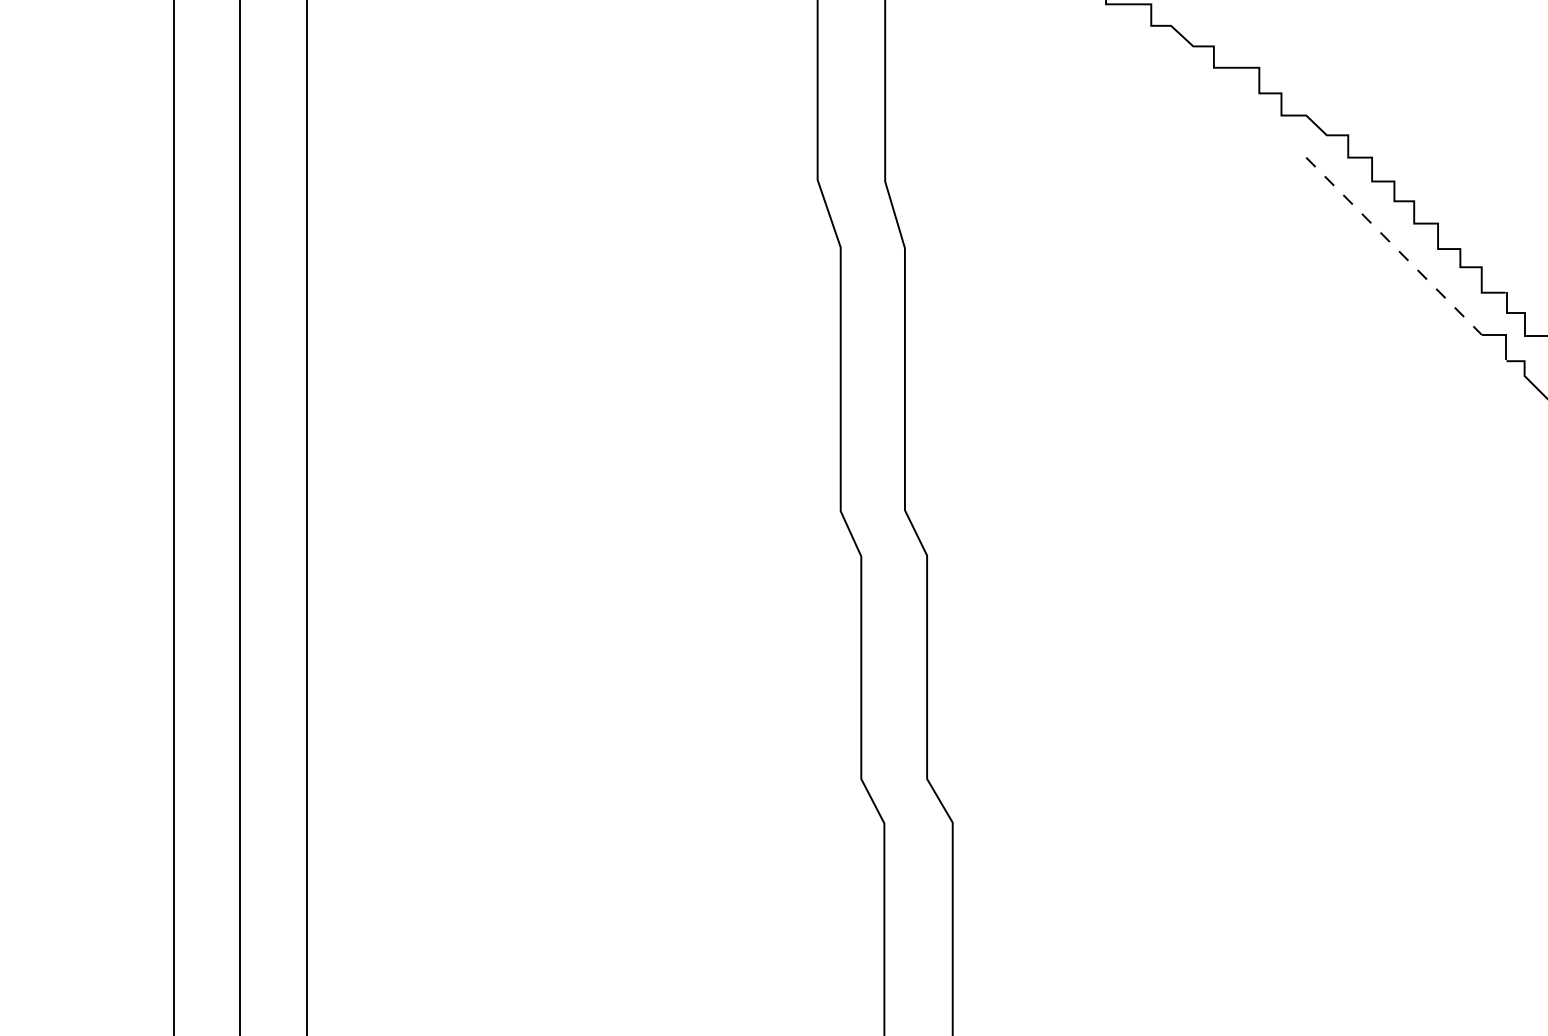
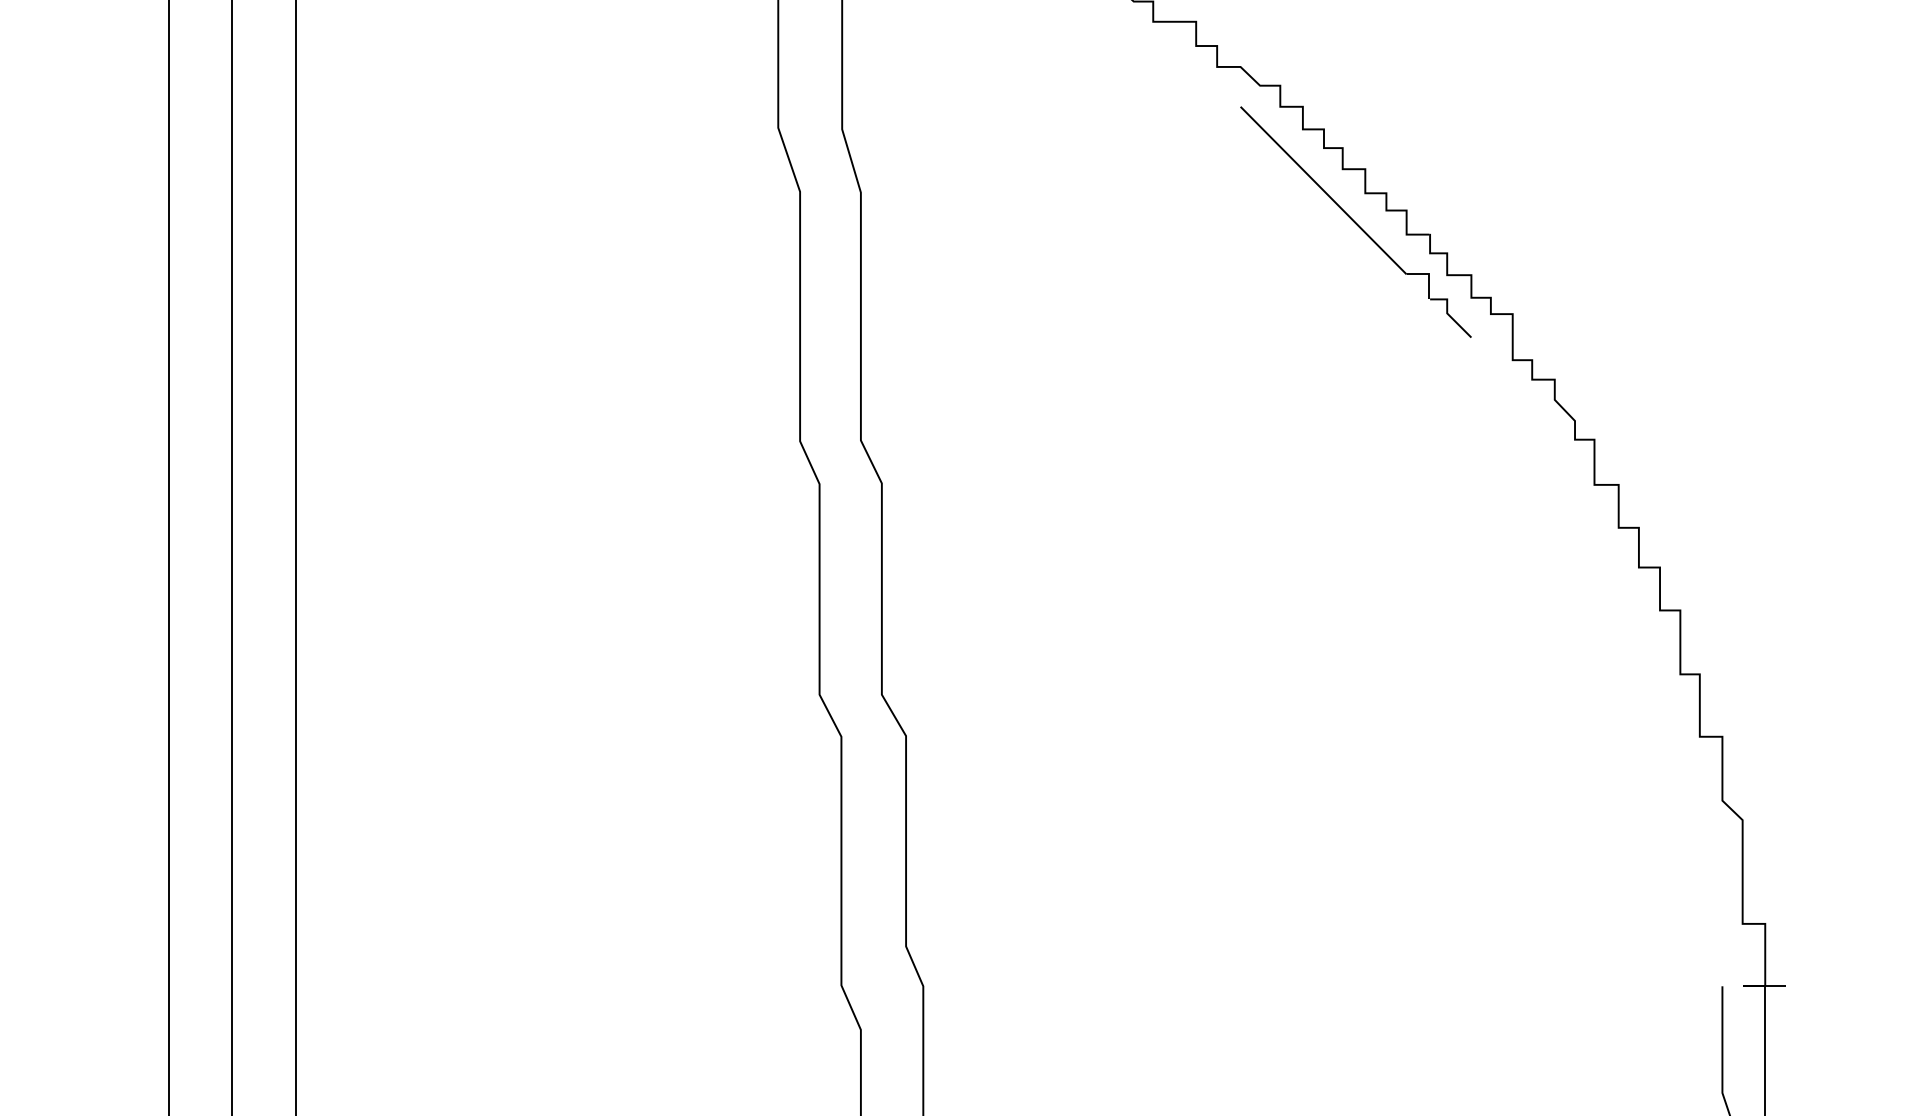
line: (1393, 246) -> (1323, 190), dashed -> solid

